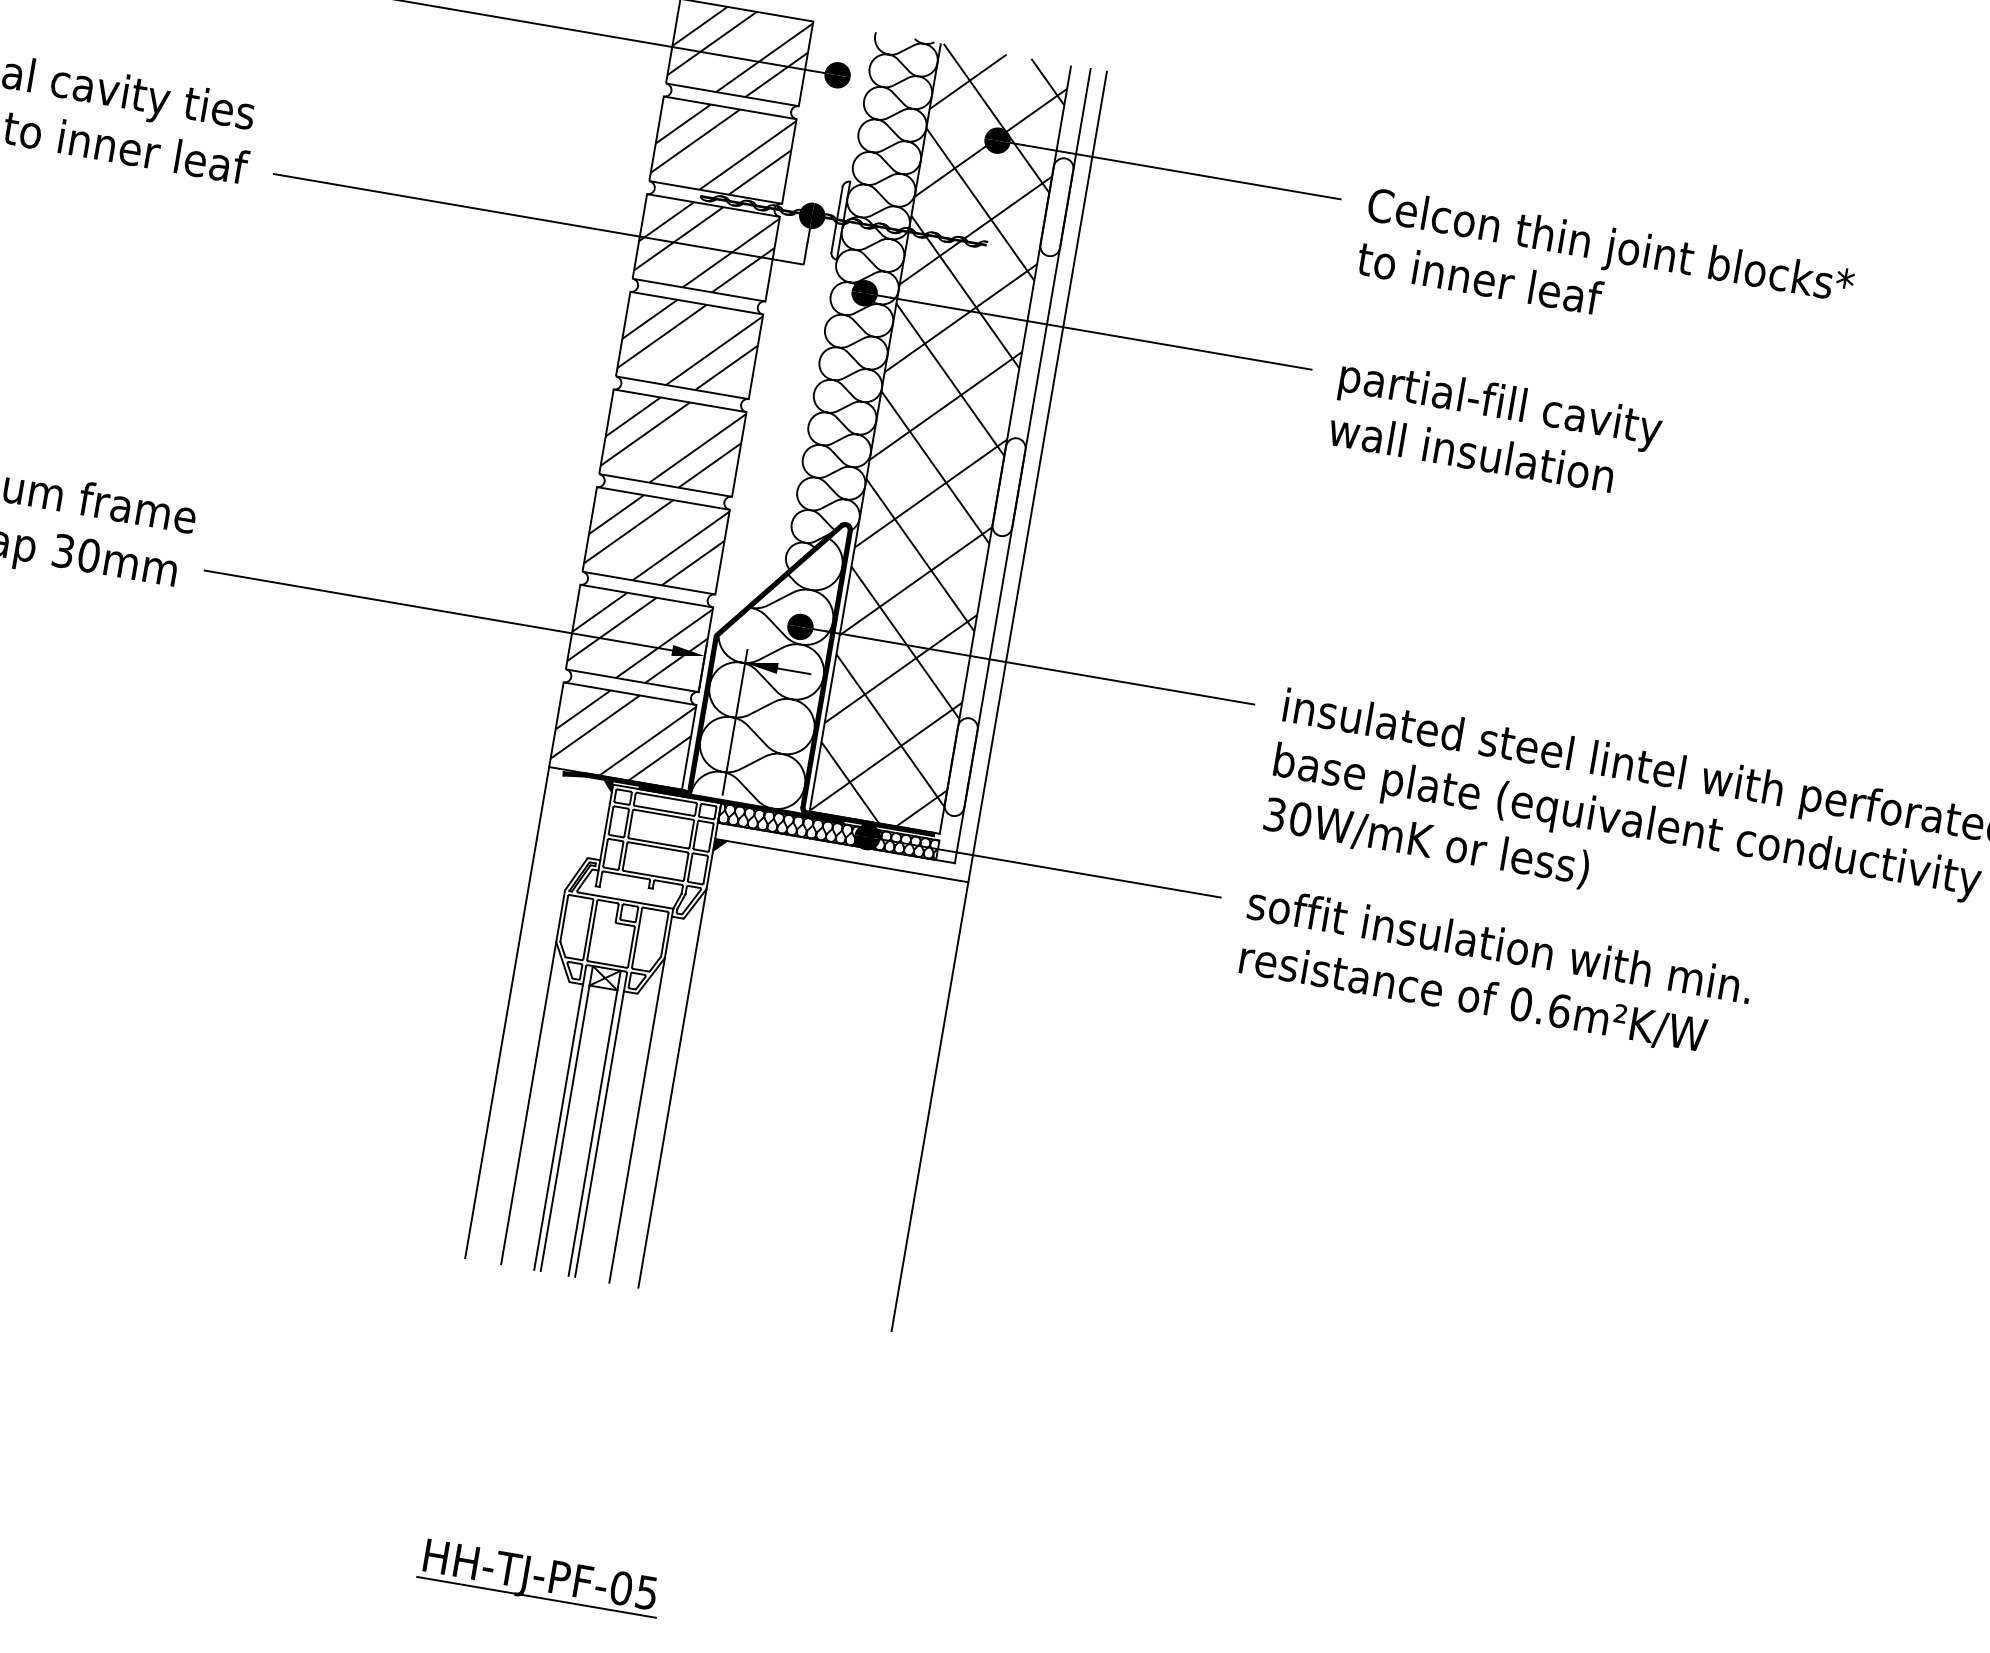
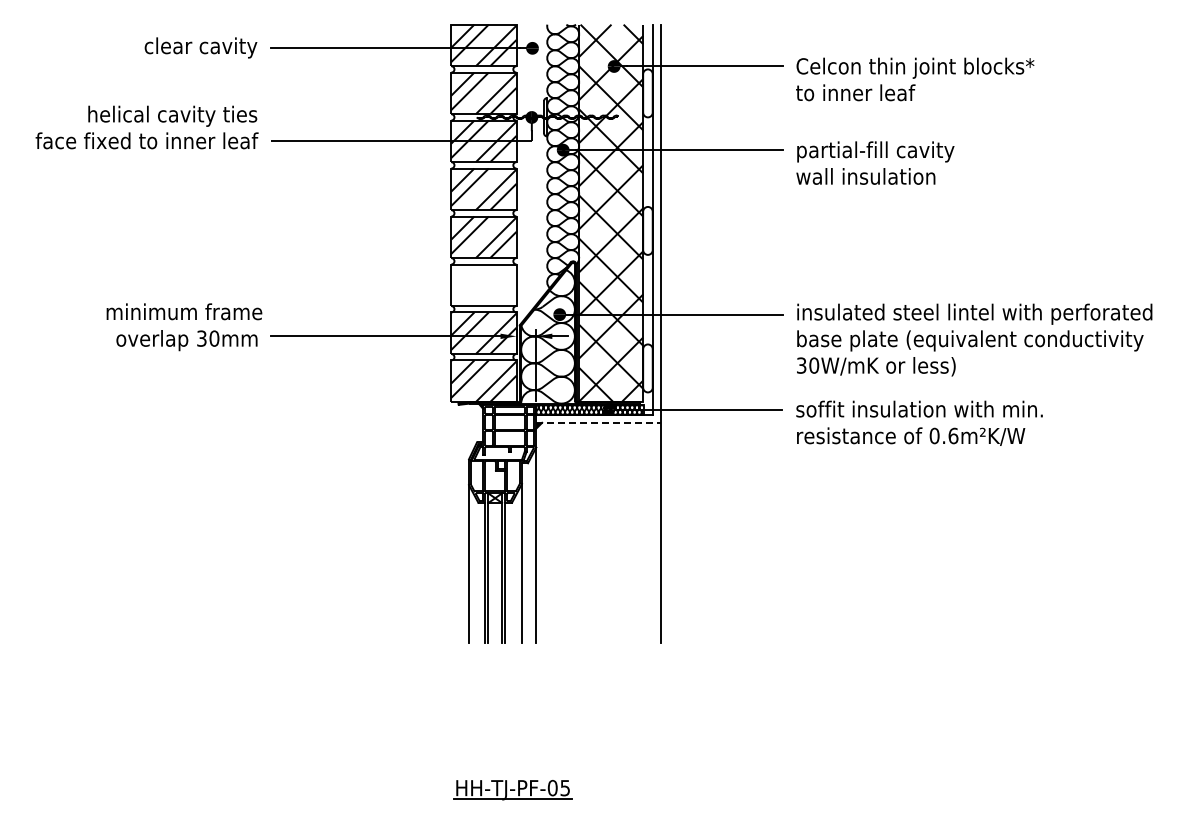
hatch: (655, 541) -> (483, 285), removed
line: (843, 860) -> (599, 422), solid -> dashed
line: (507, 1012) -> (451, 522), removed

